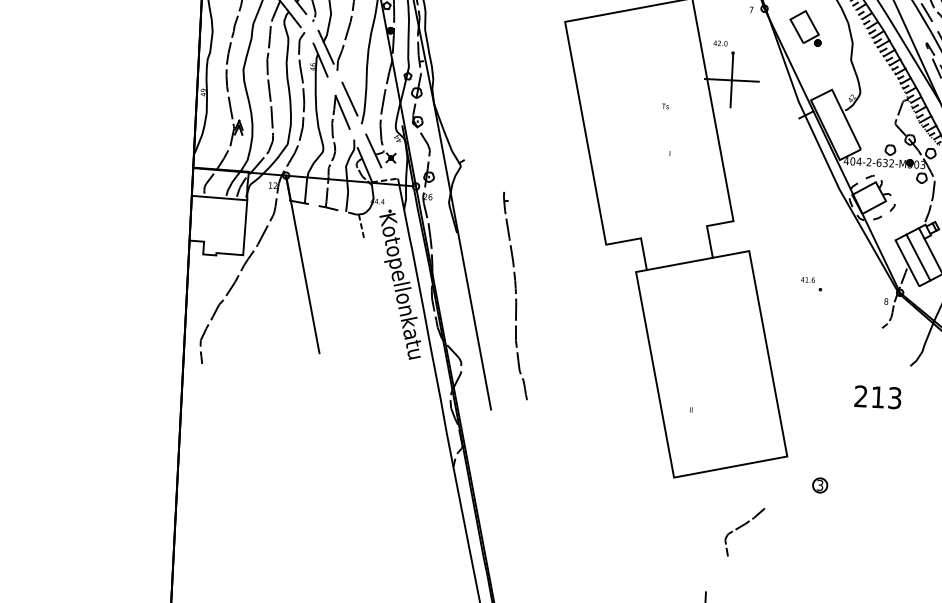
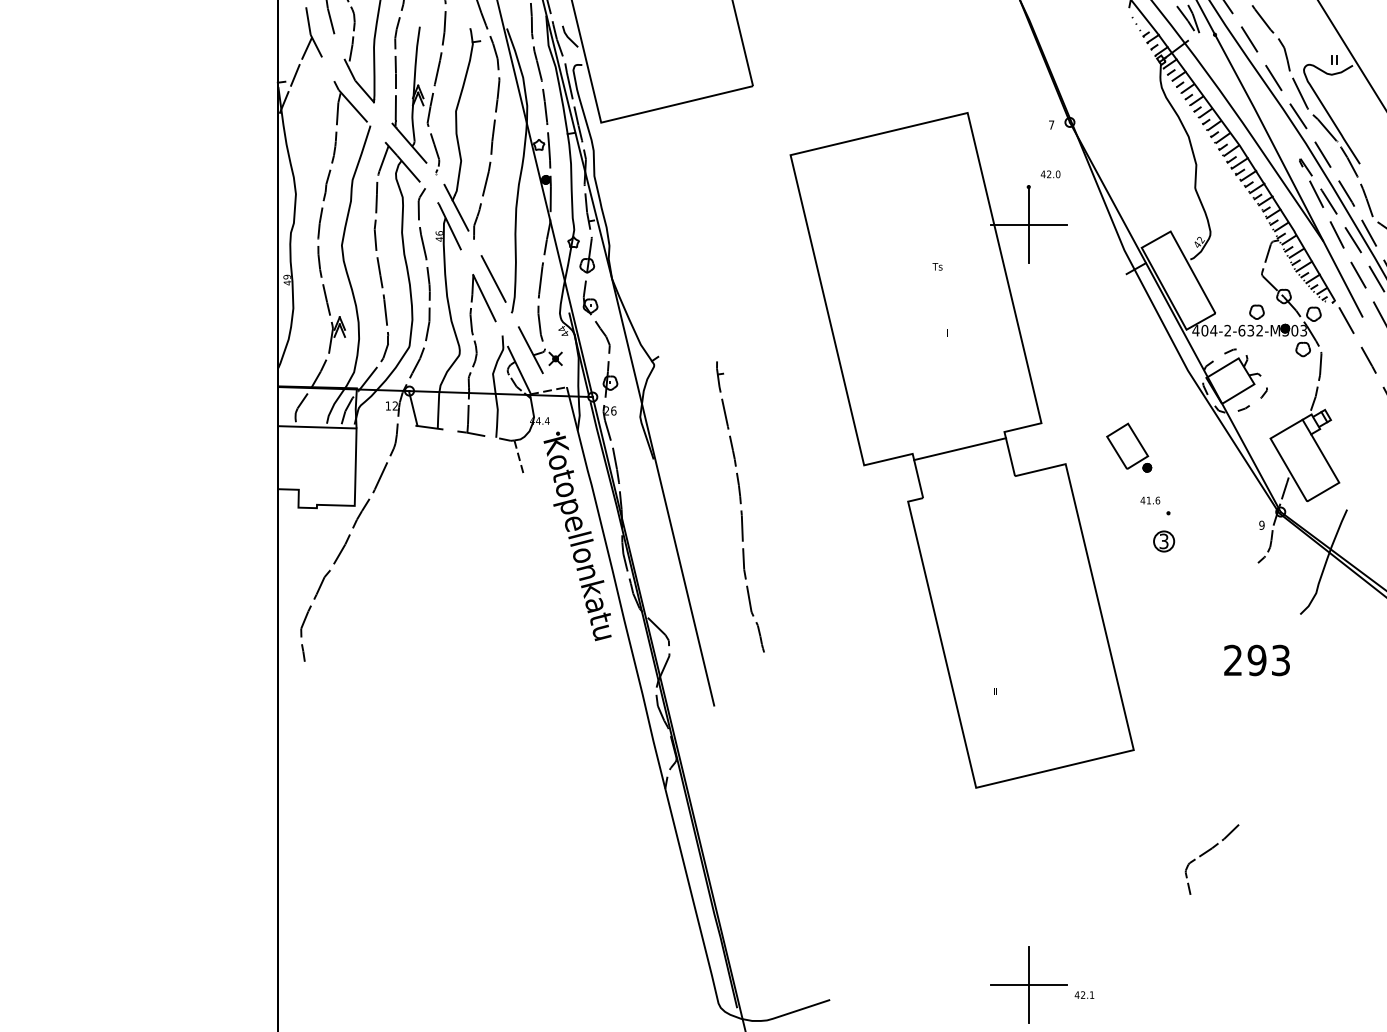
part: (805, 27) -> (1129, 447), moved
text: (720, 43) -> (1050, 174), moved
line: (918, 257) -> (1303, 460), removed
line: (302, 264) -> (438, 514), removed
line: (680, 264) -> (960, 449), moved
part: (515, 295) -> (740, 506), moved
text: (886, 301) -> (1261, 525), 8 -> 9
text: (877, 397) -> (1256, 660), 213 -> 293
part: (820, 485) -> (1164, 541), moved
curve: (740, 527) -> (1206, 853), moved

